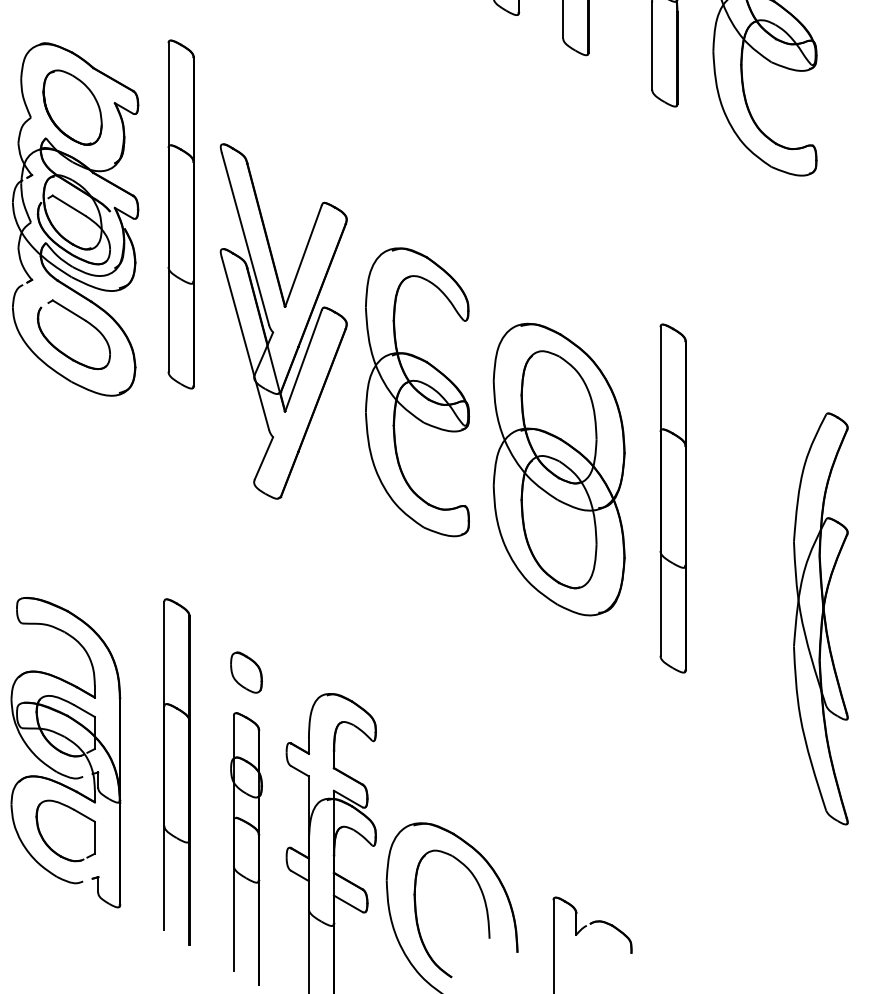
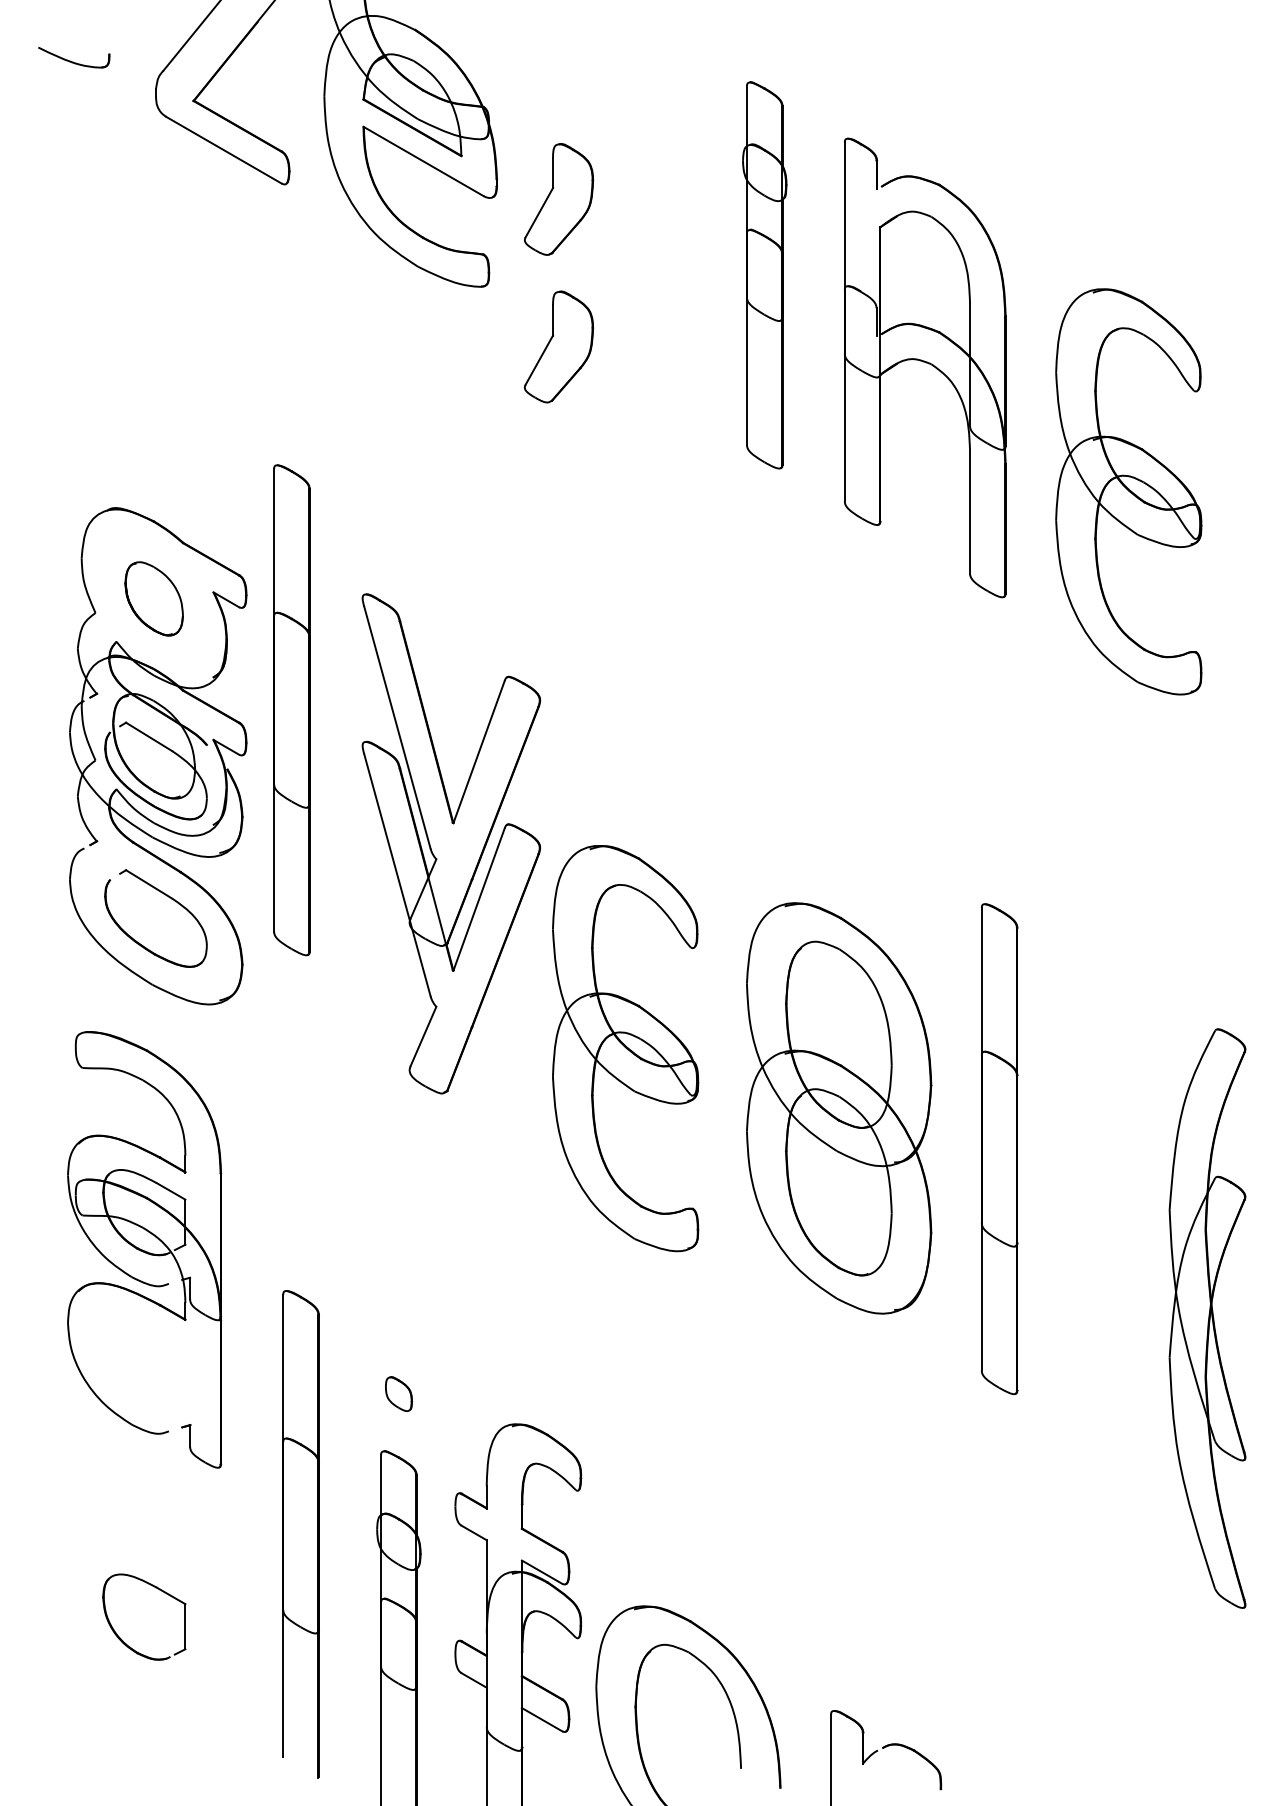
part: (72, 107) -> (154, 598), size x0.7
part: (180, 214) -> (291, 710), moved
part: (283, 321) -> (450, 843), moved
part: (417, 392) -> (625, 1048), moved
part: (246, 672) -> (398, 1393), size x0.6
part: (65, 752) -> (144, 1249), moved

